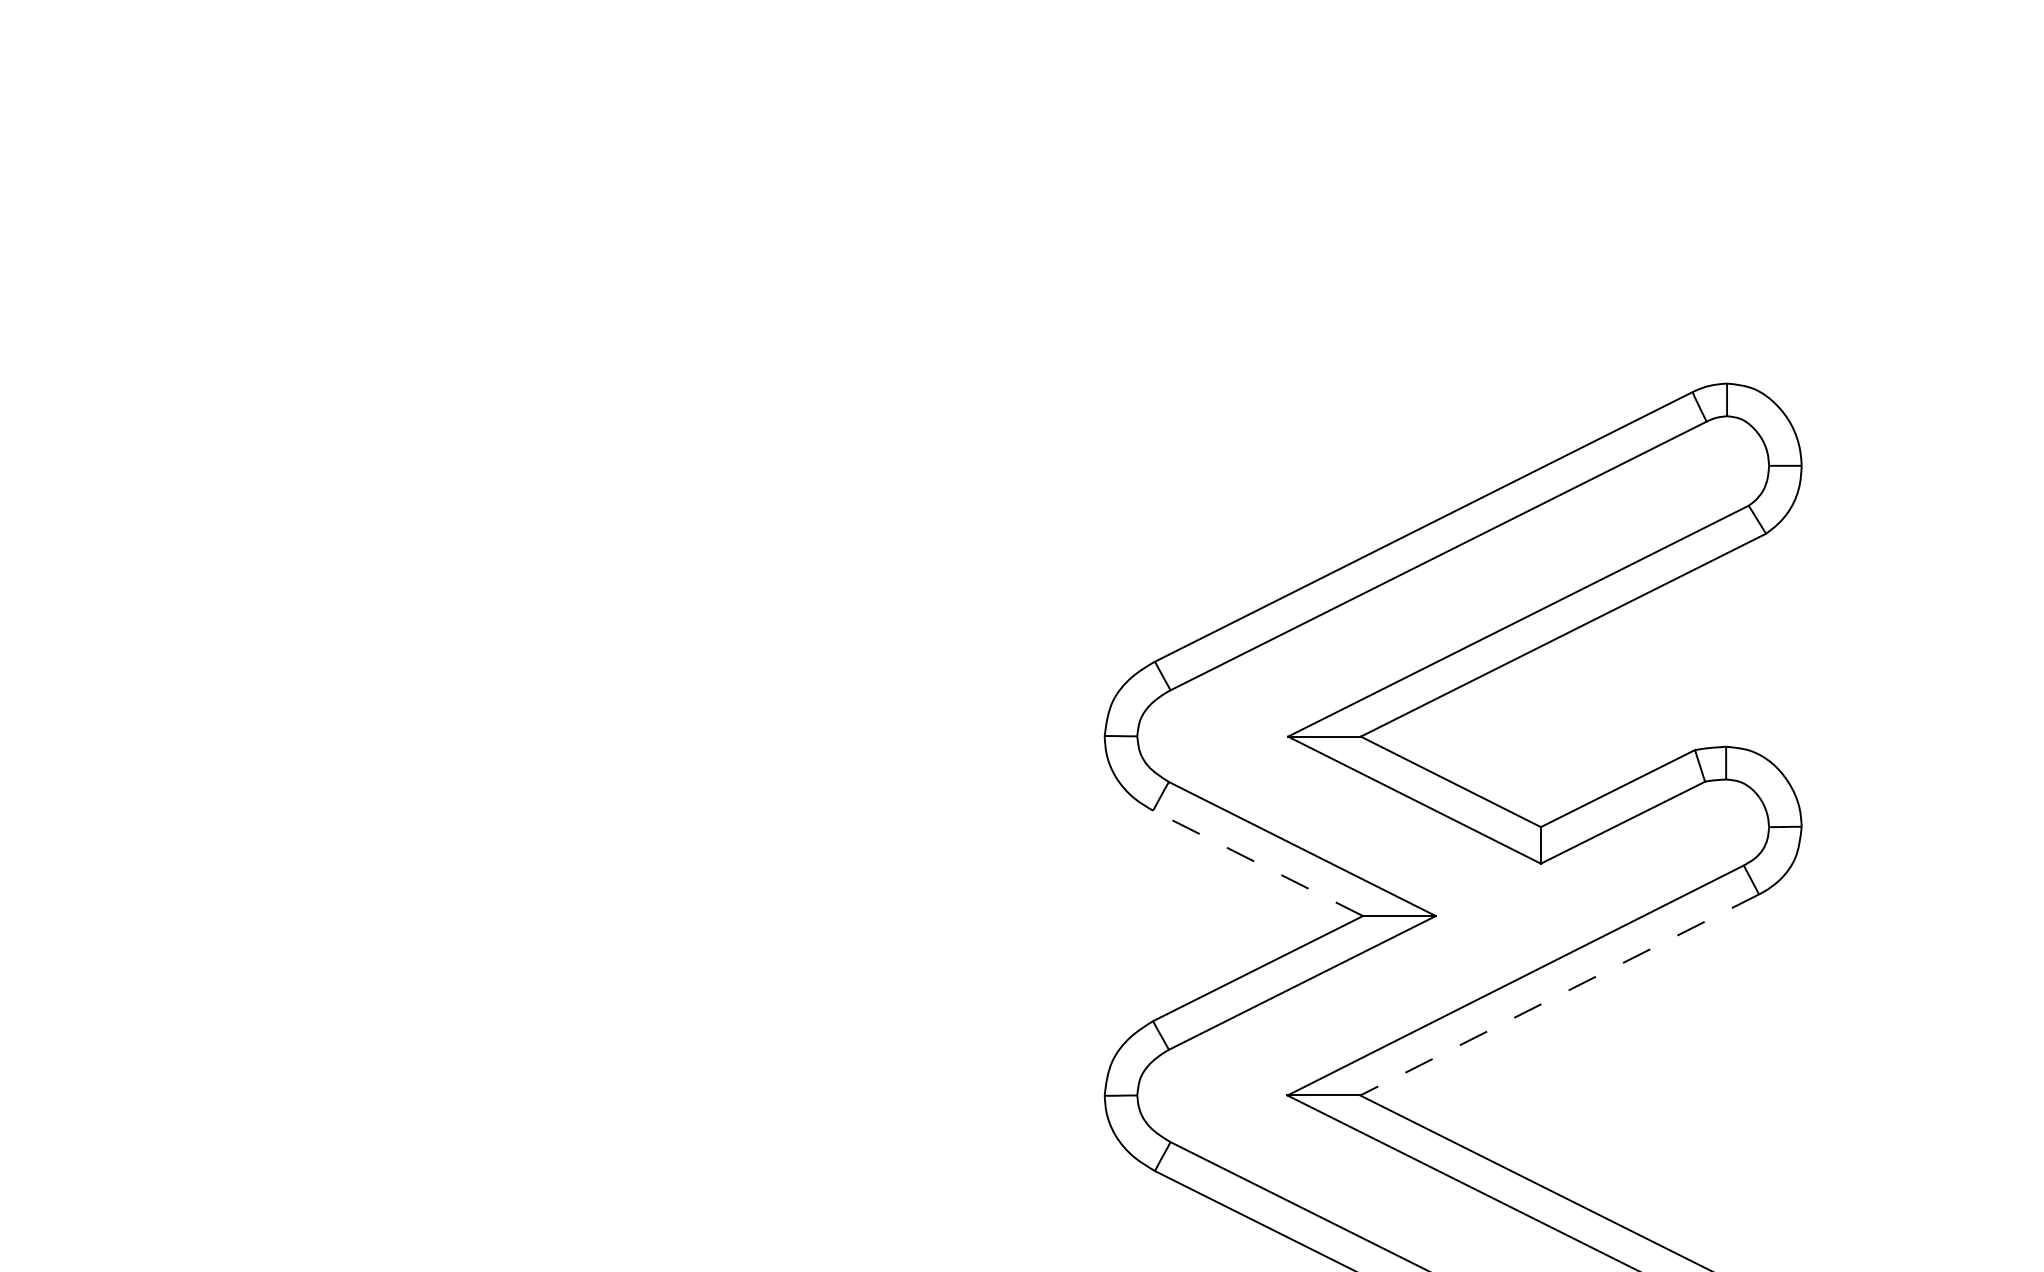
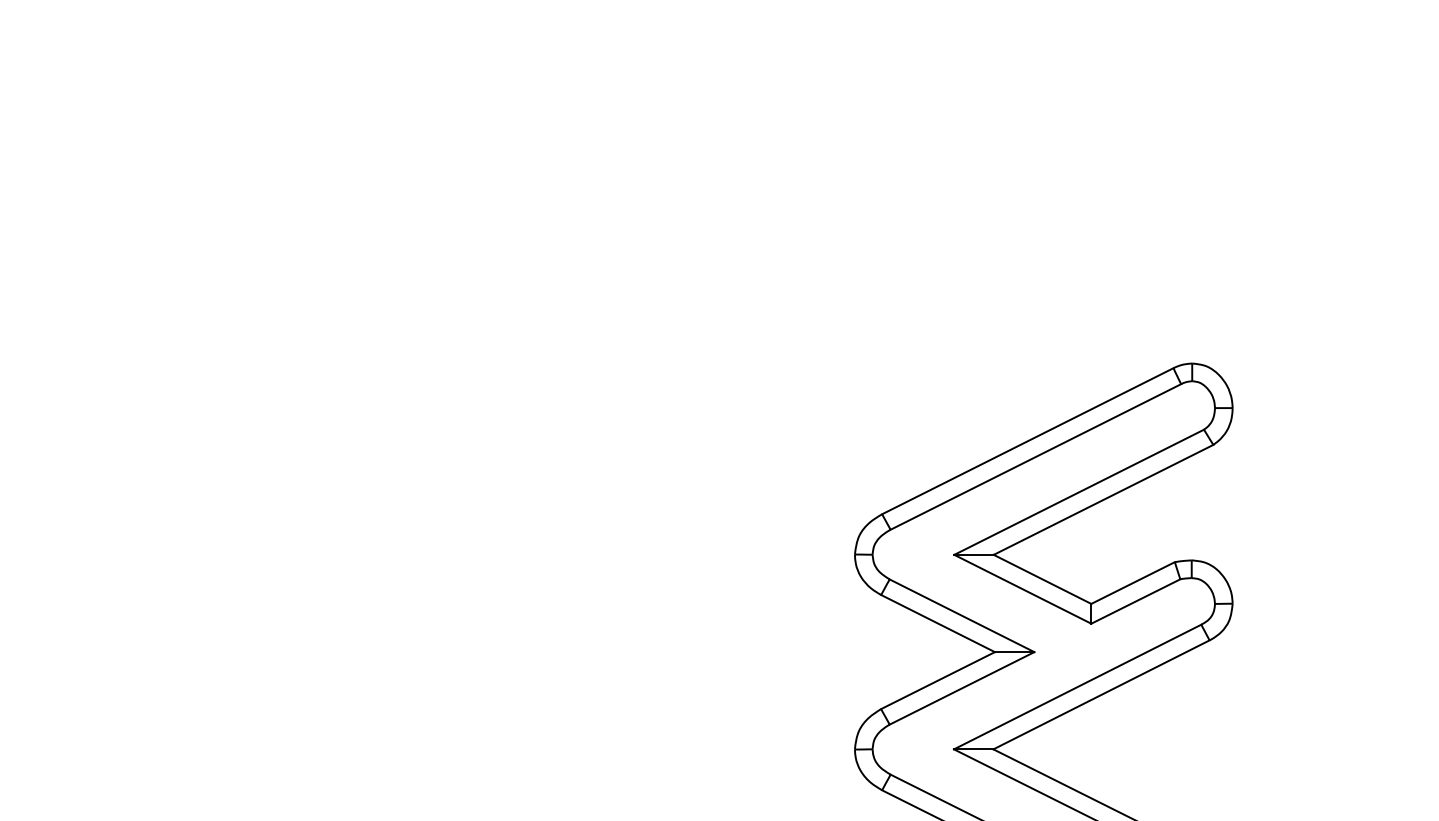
line: (1258, 863) -> (938, 623), dashed -> solid
line: (1559, 996) -> (1101, 695), dashed -> solid

